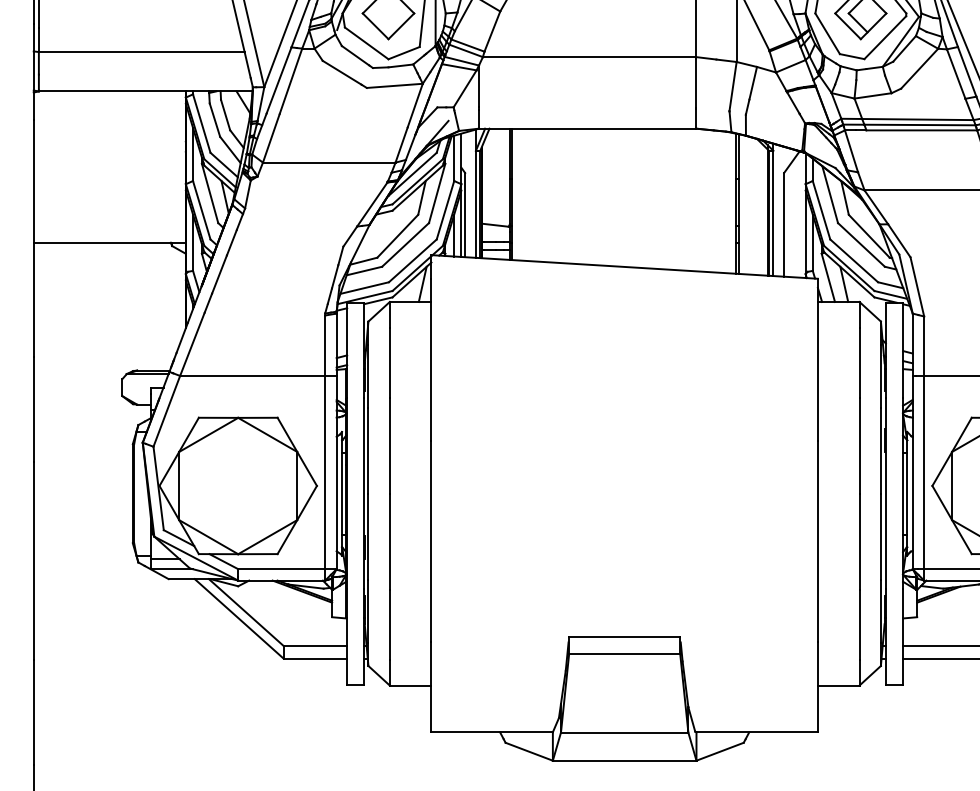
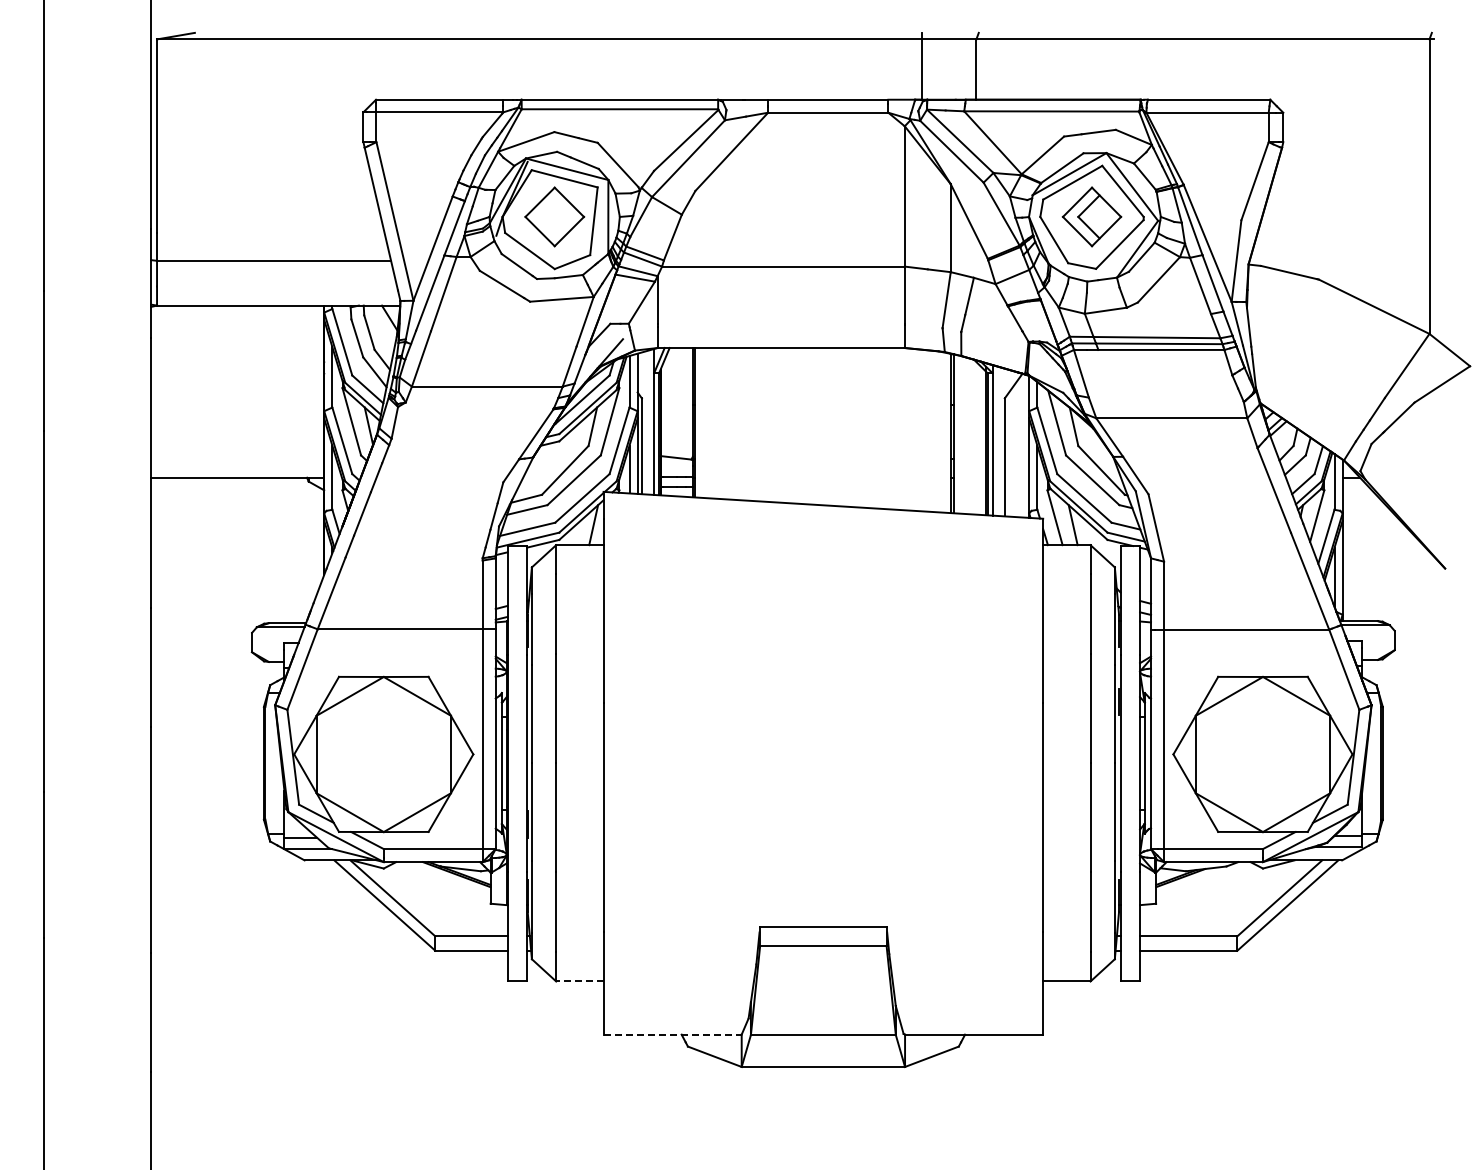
line: (410, 685) -> (579, 981), solid -> dashed
line: (492, 732) -> (673, 1034), solid -> dashed

